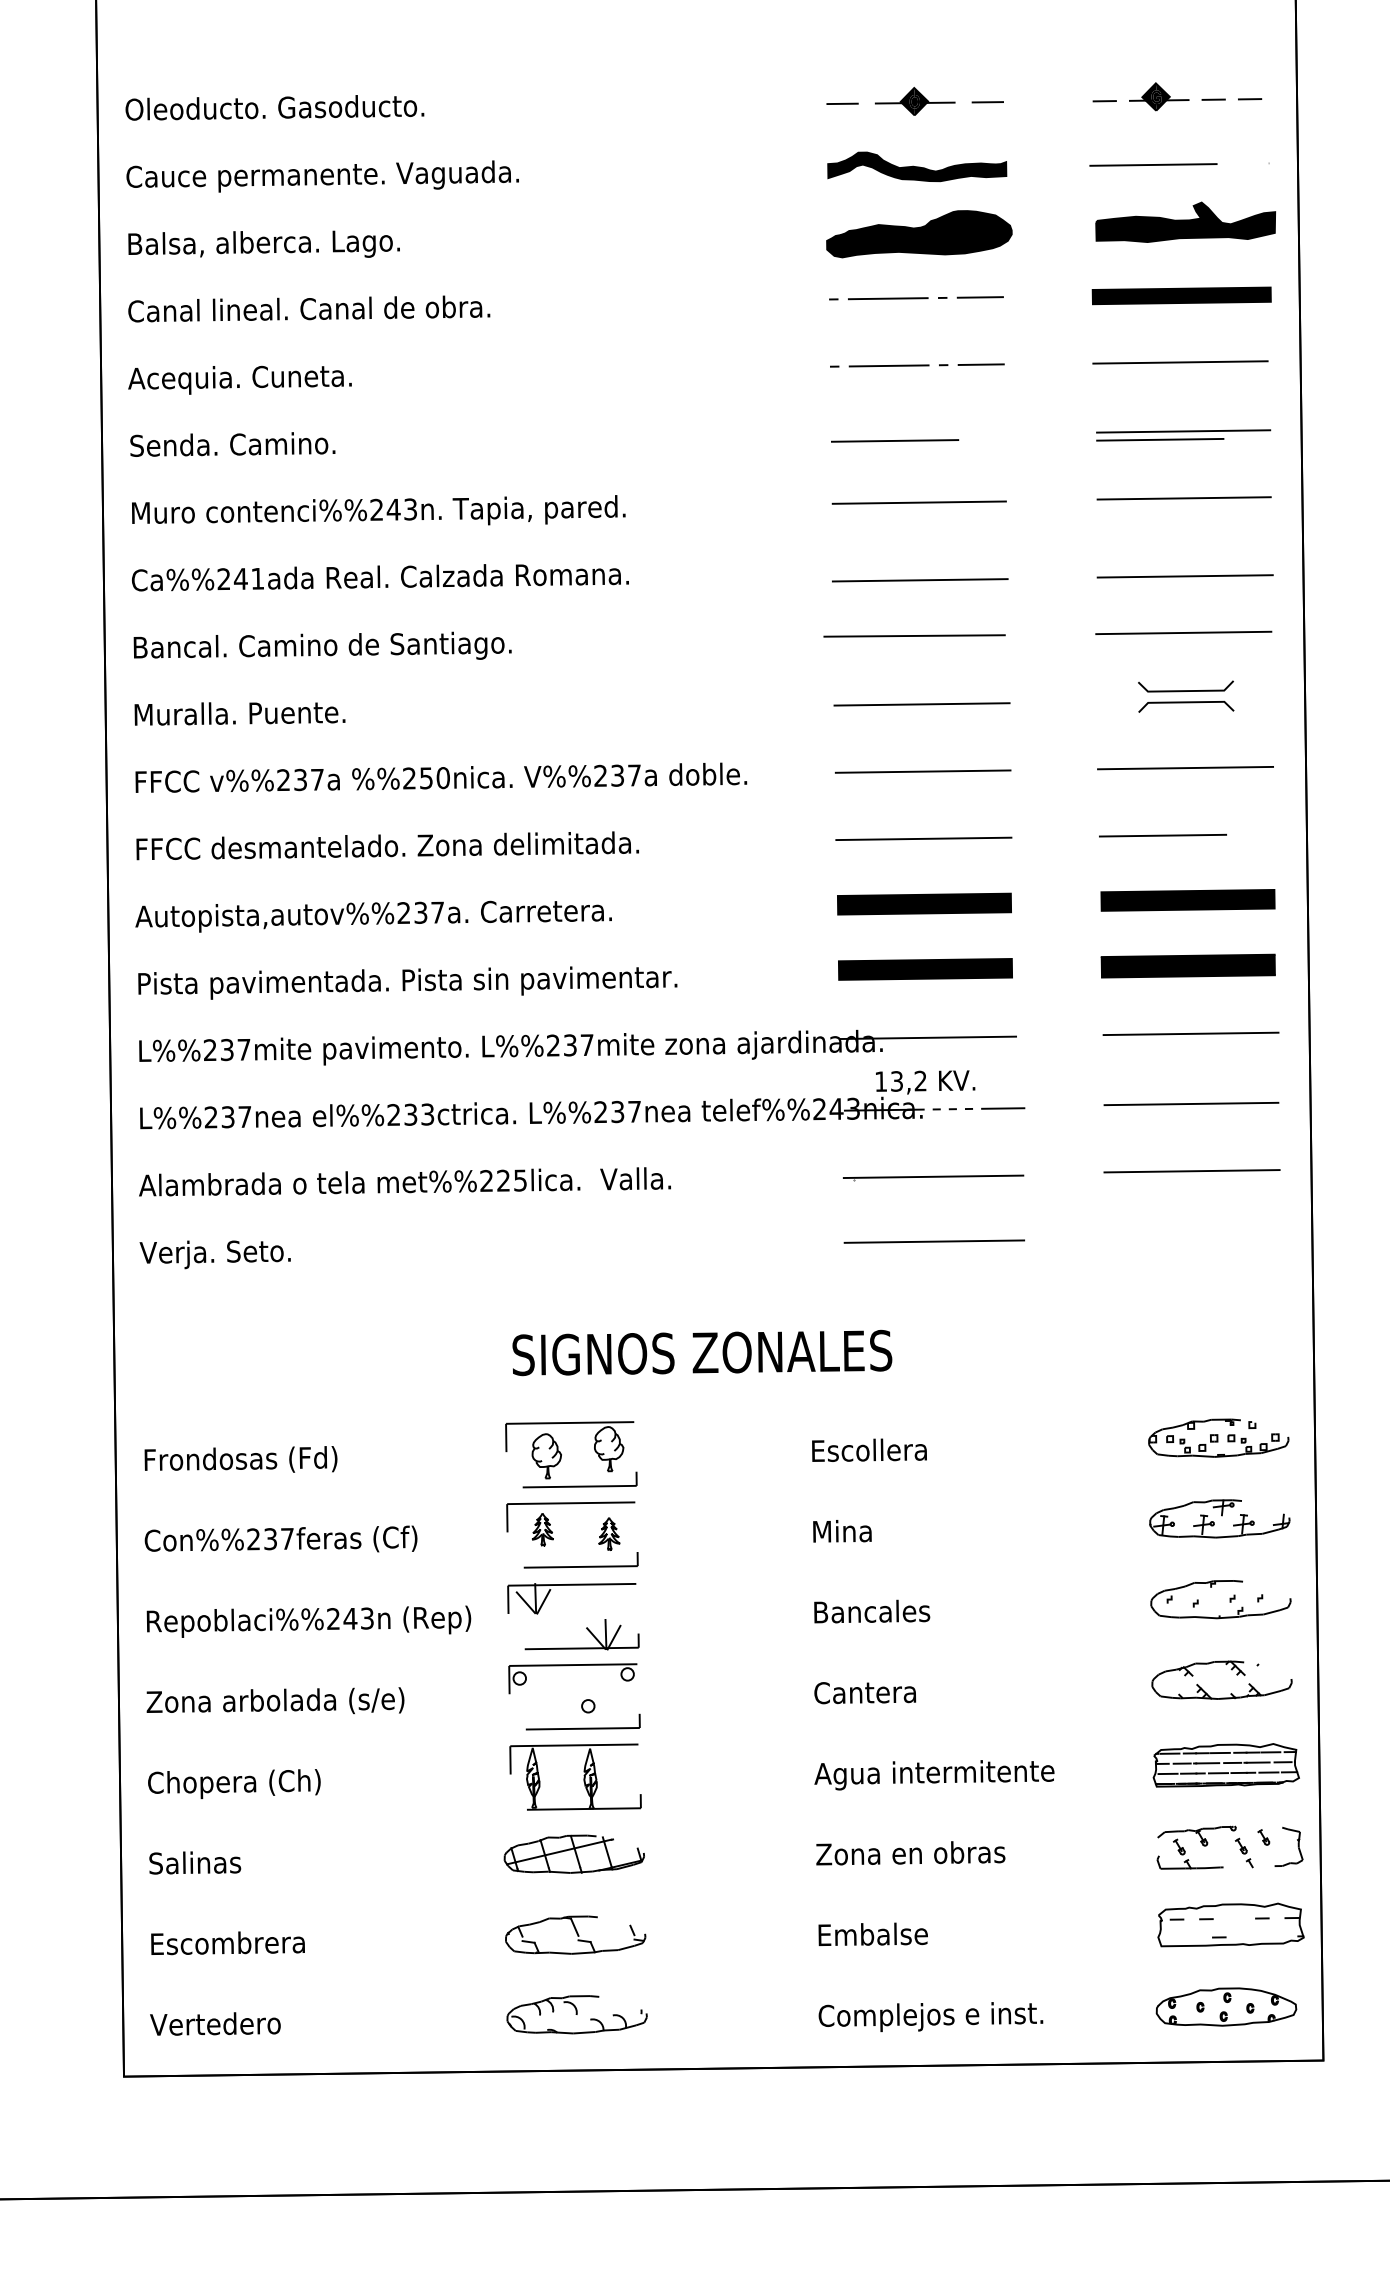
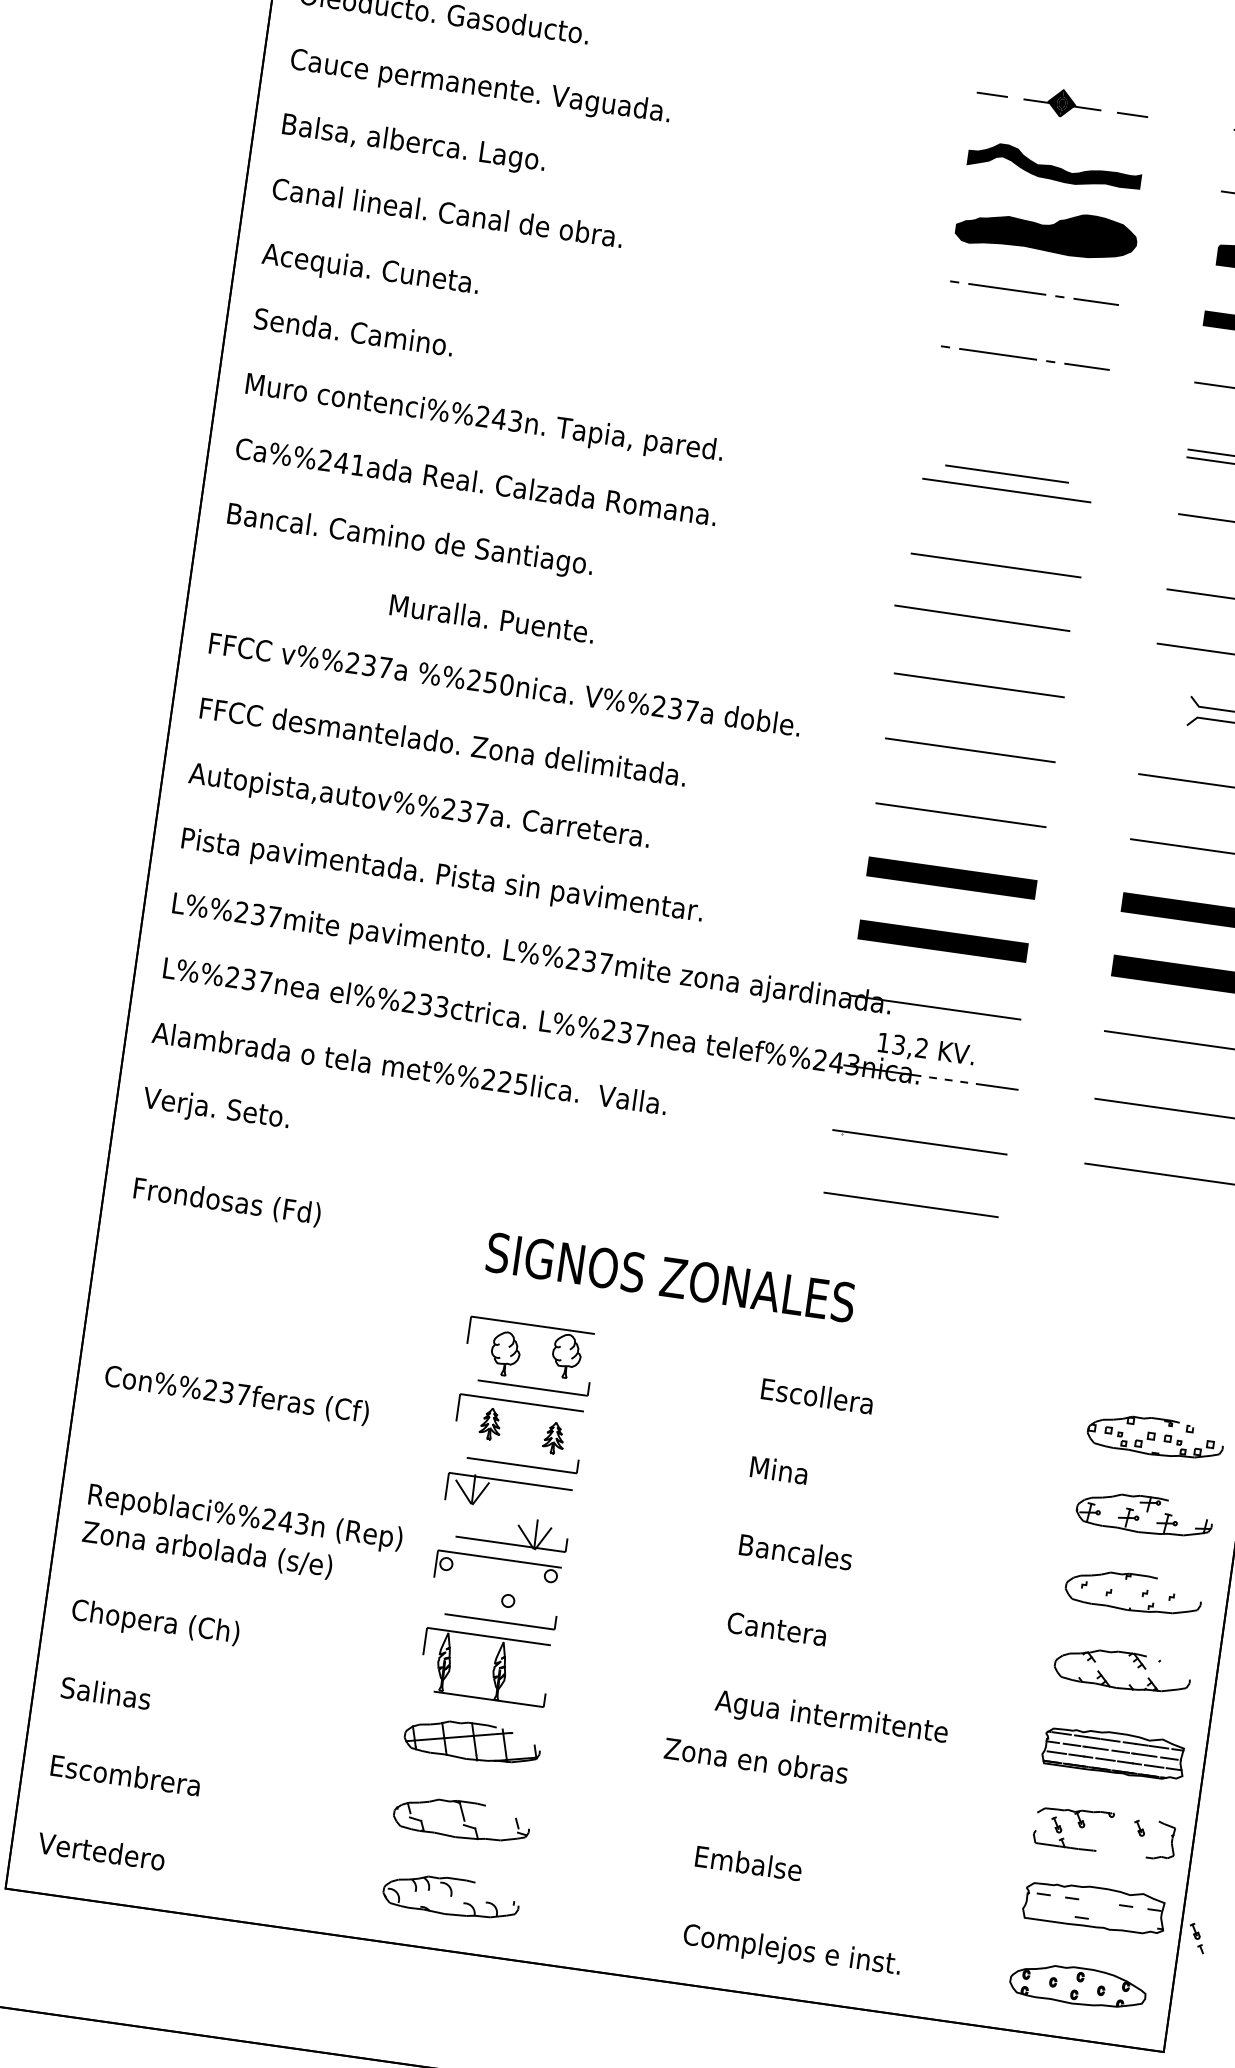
line: (895, 440) -> (1007, 473), moved
text: (239, 713) -> (491, 618), moved
text: (240, 1459) -> (226, 1201), moved
text: (308, 1621) -> (245, 1518), moved
part: (1244, 1852) -> (1197, 1937), moved
text: (910, 1853) -> (756, 1760), moved

